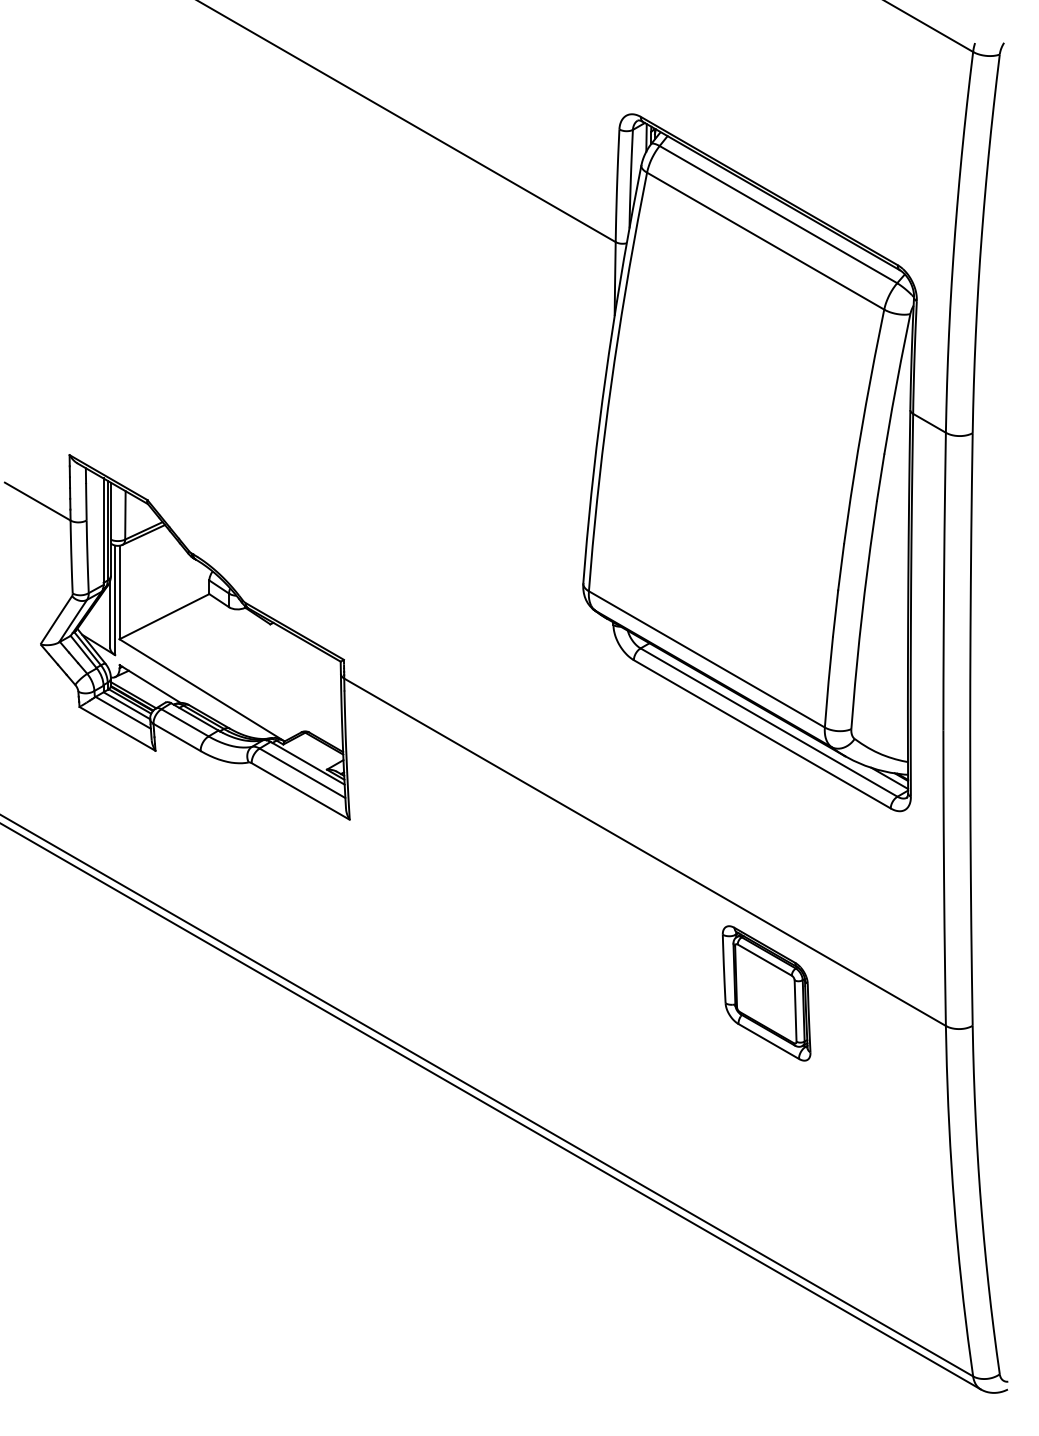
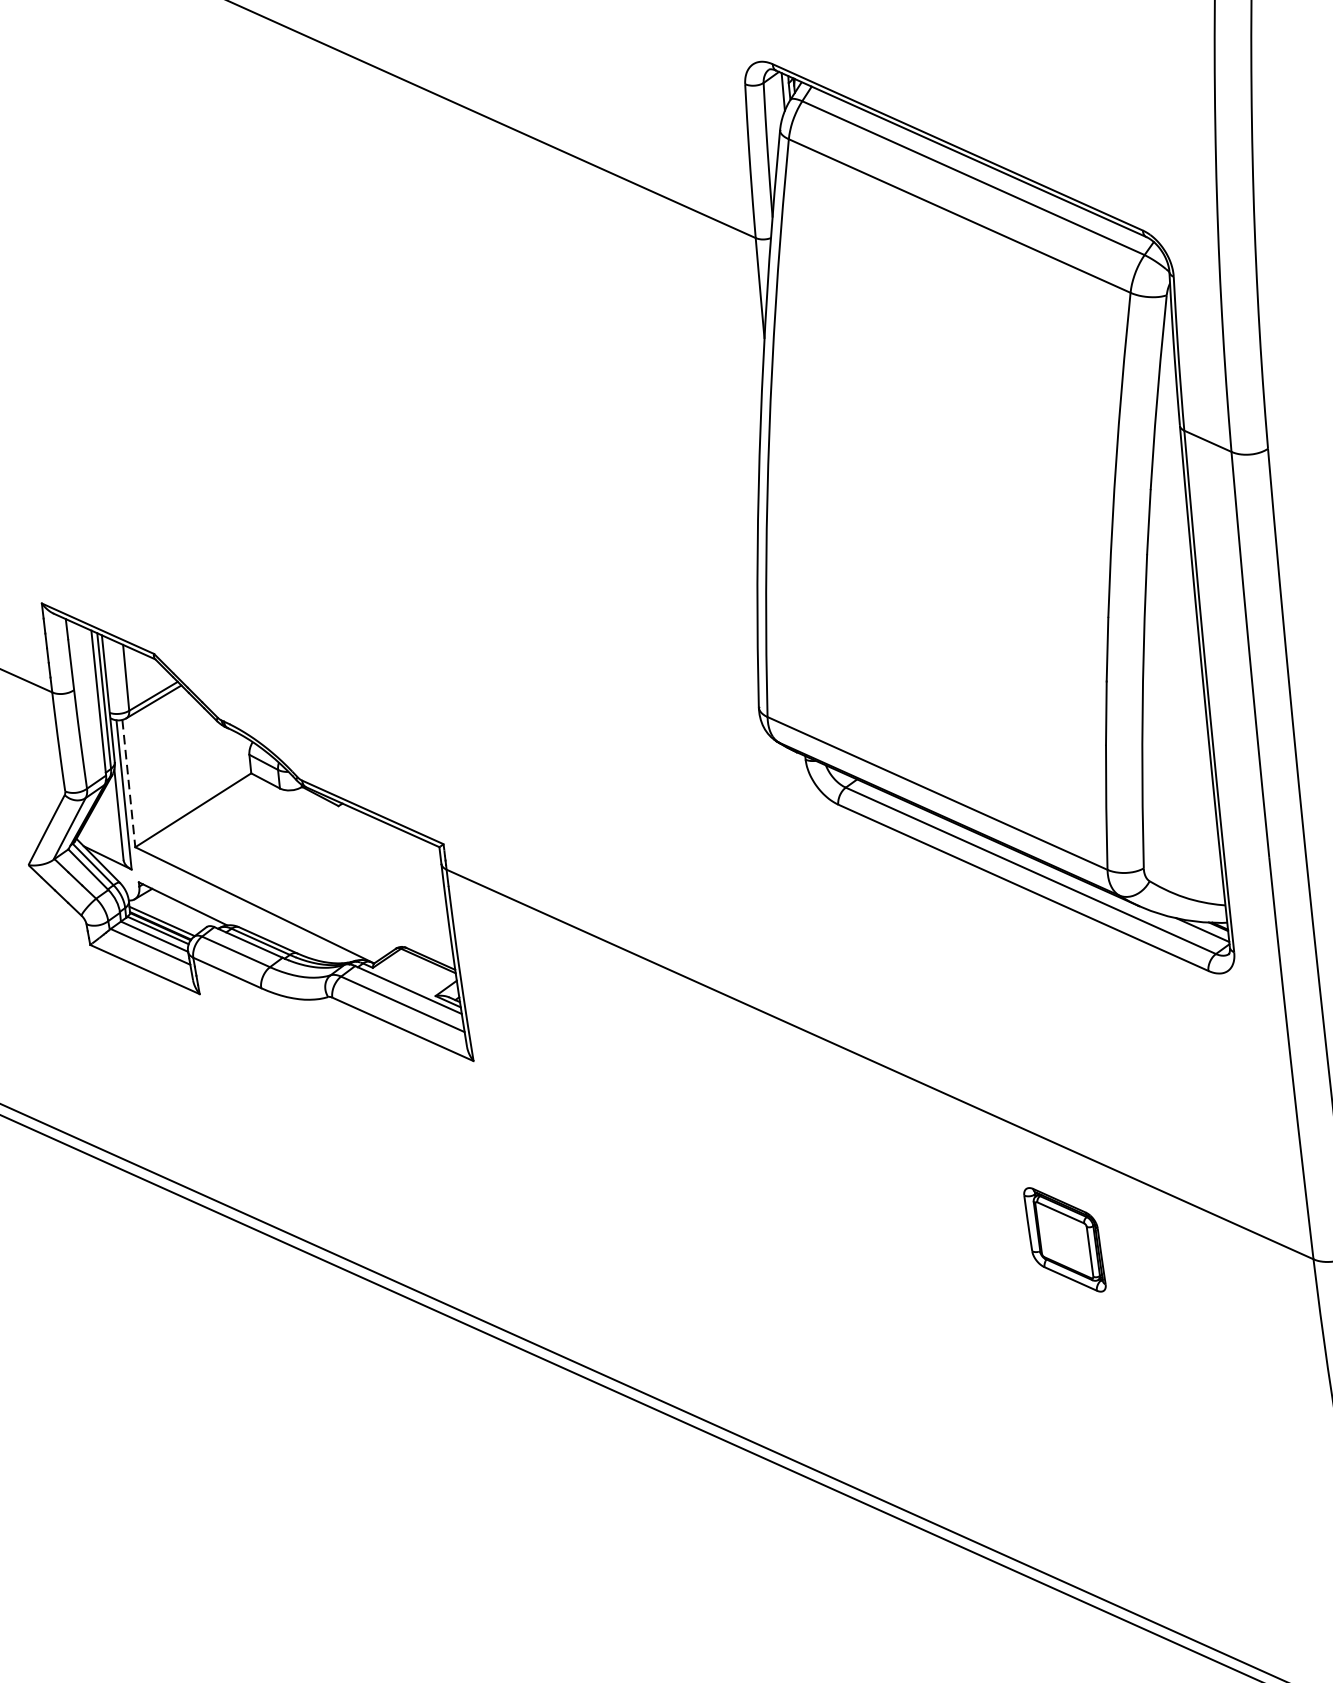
line: (119, 592) -> (128, 783), solid -> dashed
part: (766, 993) -> (1064, 1239), size x0.6

